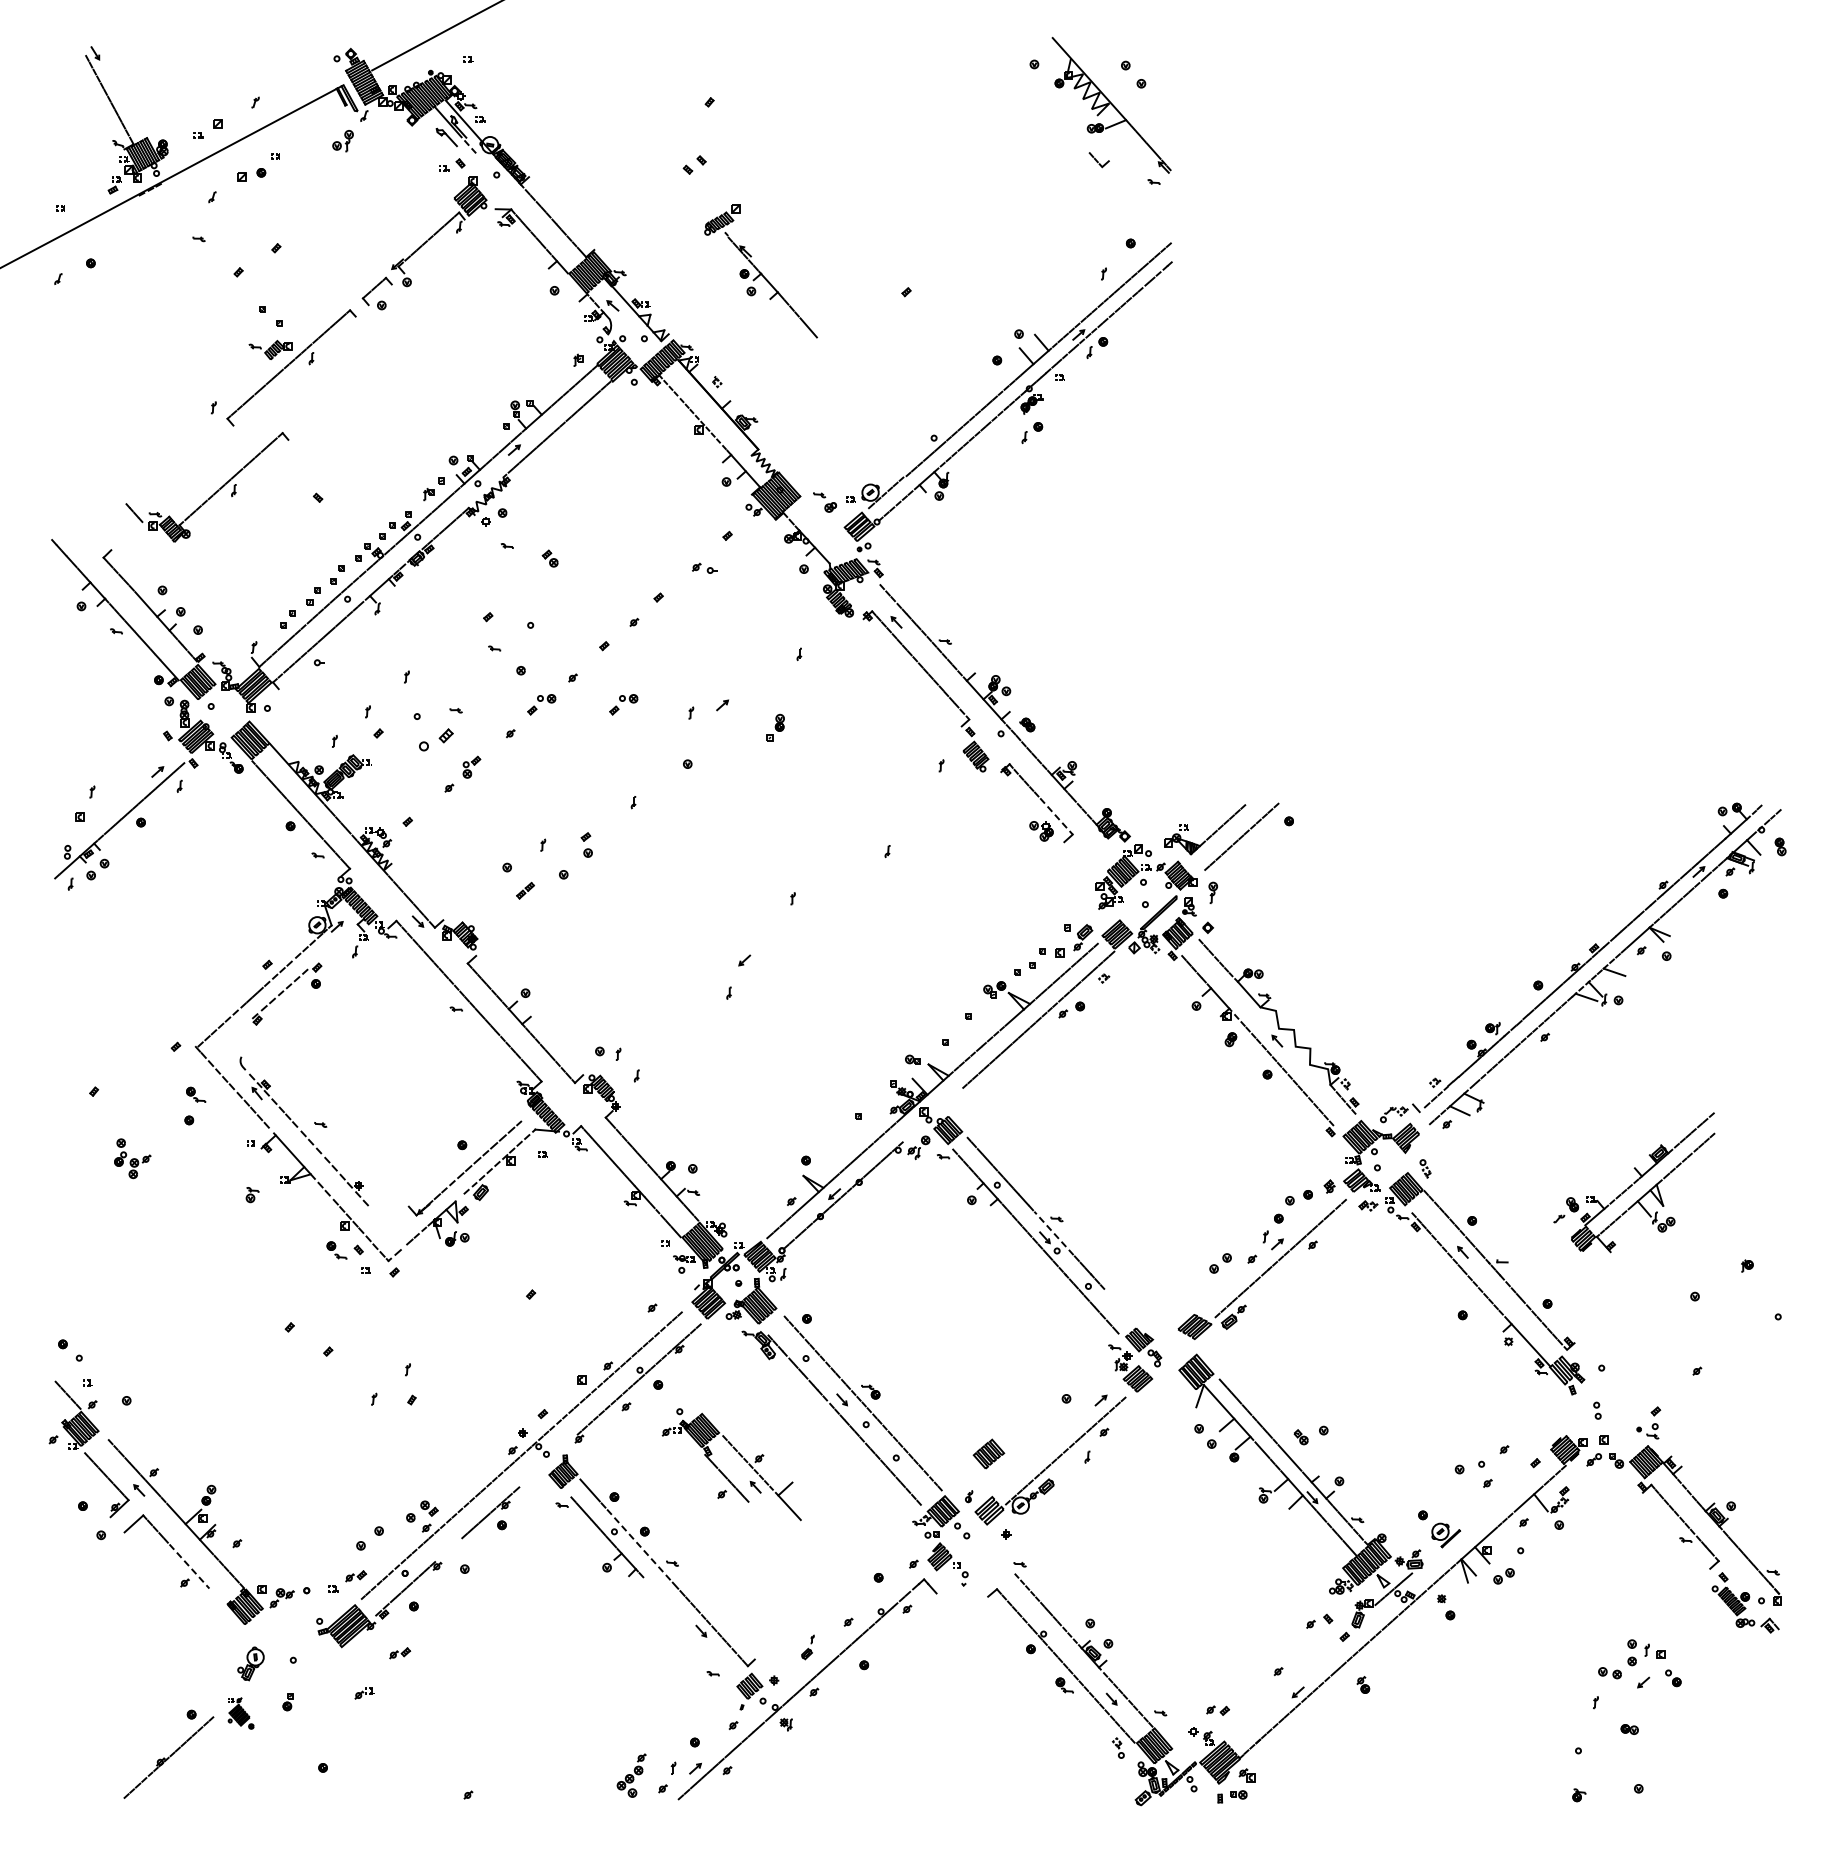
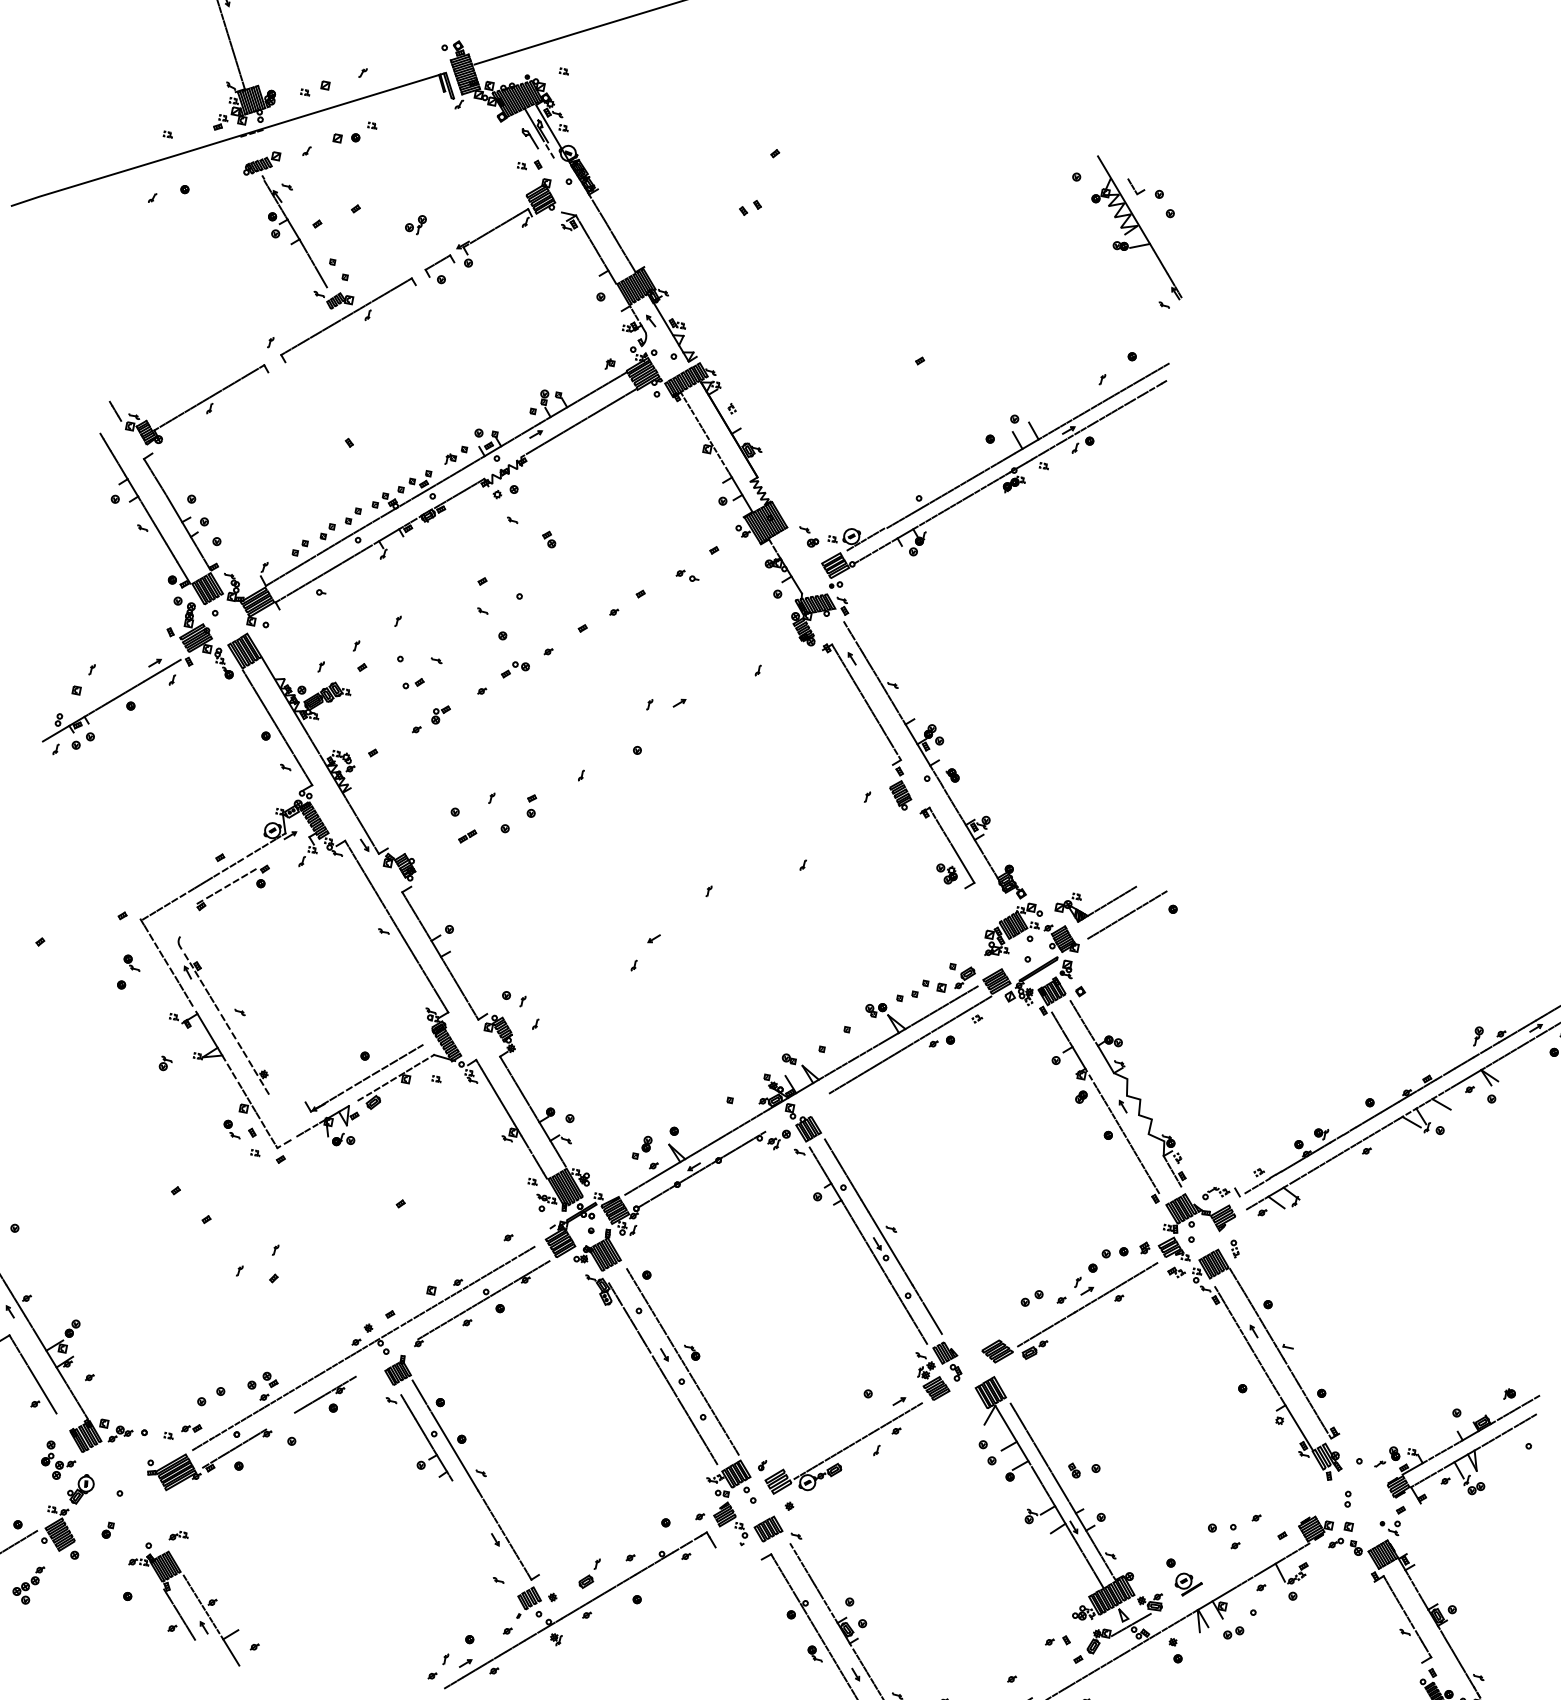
part: (342, 141) -> (415, 224), moved
part: (1098, 160) -> (1135, 187), moved
part: (760, 271) -> (287, 217), moved
part: (1032, 432) -> (1009, 510), removed
part: (213, 493) -> (190, 407), moved
part: (623, 704) -> (589, 684), removed
part: (775, 727) -> (642, 1147), moved
part: (436, 739) -> (413, 683), size x0.62
line: (1056, 816) -> (962, 863), dashed -> solid
part: (1212, 892) -> (1477, 1036), moved
part: (132, 1158) -> (58, 1460), moved
part: (1634, 1182) -> (1454, 1444), moved
line: (1053, 1233) -> (885, 1241), dashed -> solid
line: (1119, 1304) -> (933, 1317), added
part: (988, 1453) -> (768, 1528), moved
part: (739, 1455) -> (195, 1596), moved
line: (640, 1546) -> (455, 1452), dashed -> solid
line: (189, 1566) -> (42, 1389), dashed -> solid
part: (807, 1647) -> (588, 1573), size x1.43
part: (400, 1653) -> (218, 1506), removed
part: (240, 1713) -> (62, 1532), size x1.67
part: (631, 1775) -> (27, 1584), moved

